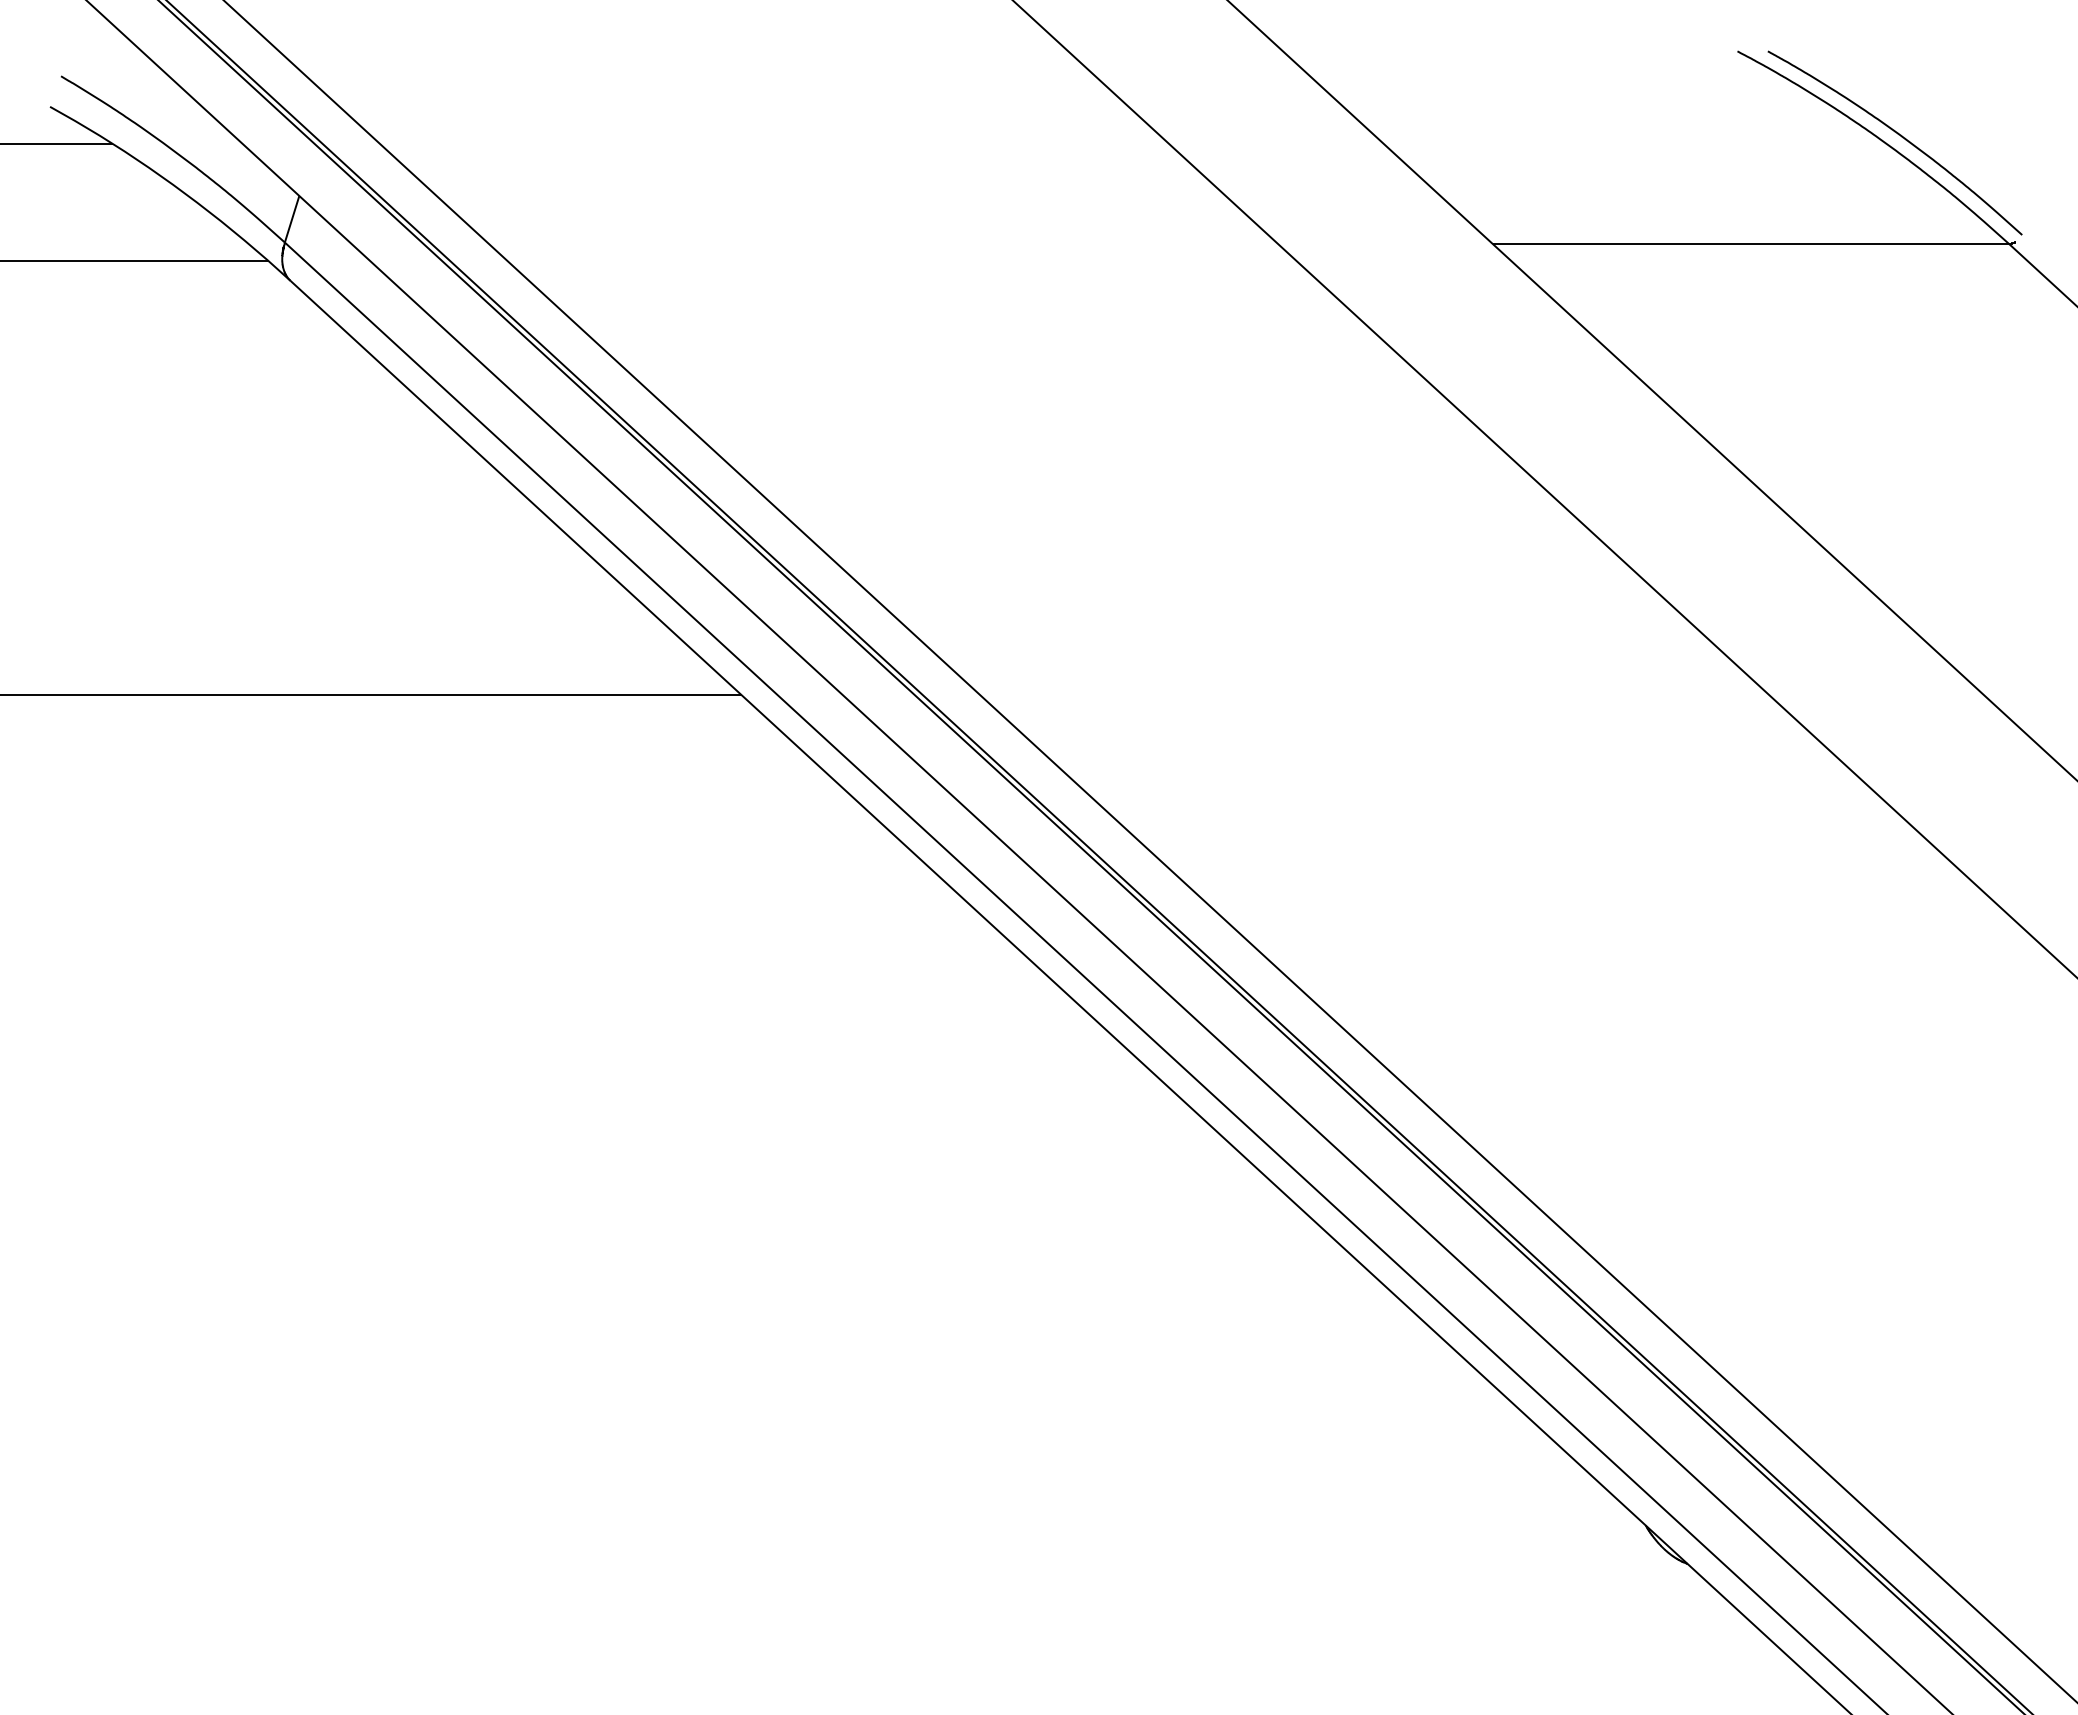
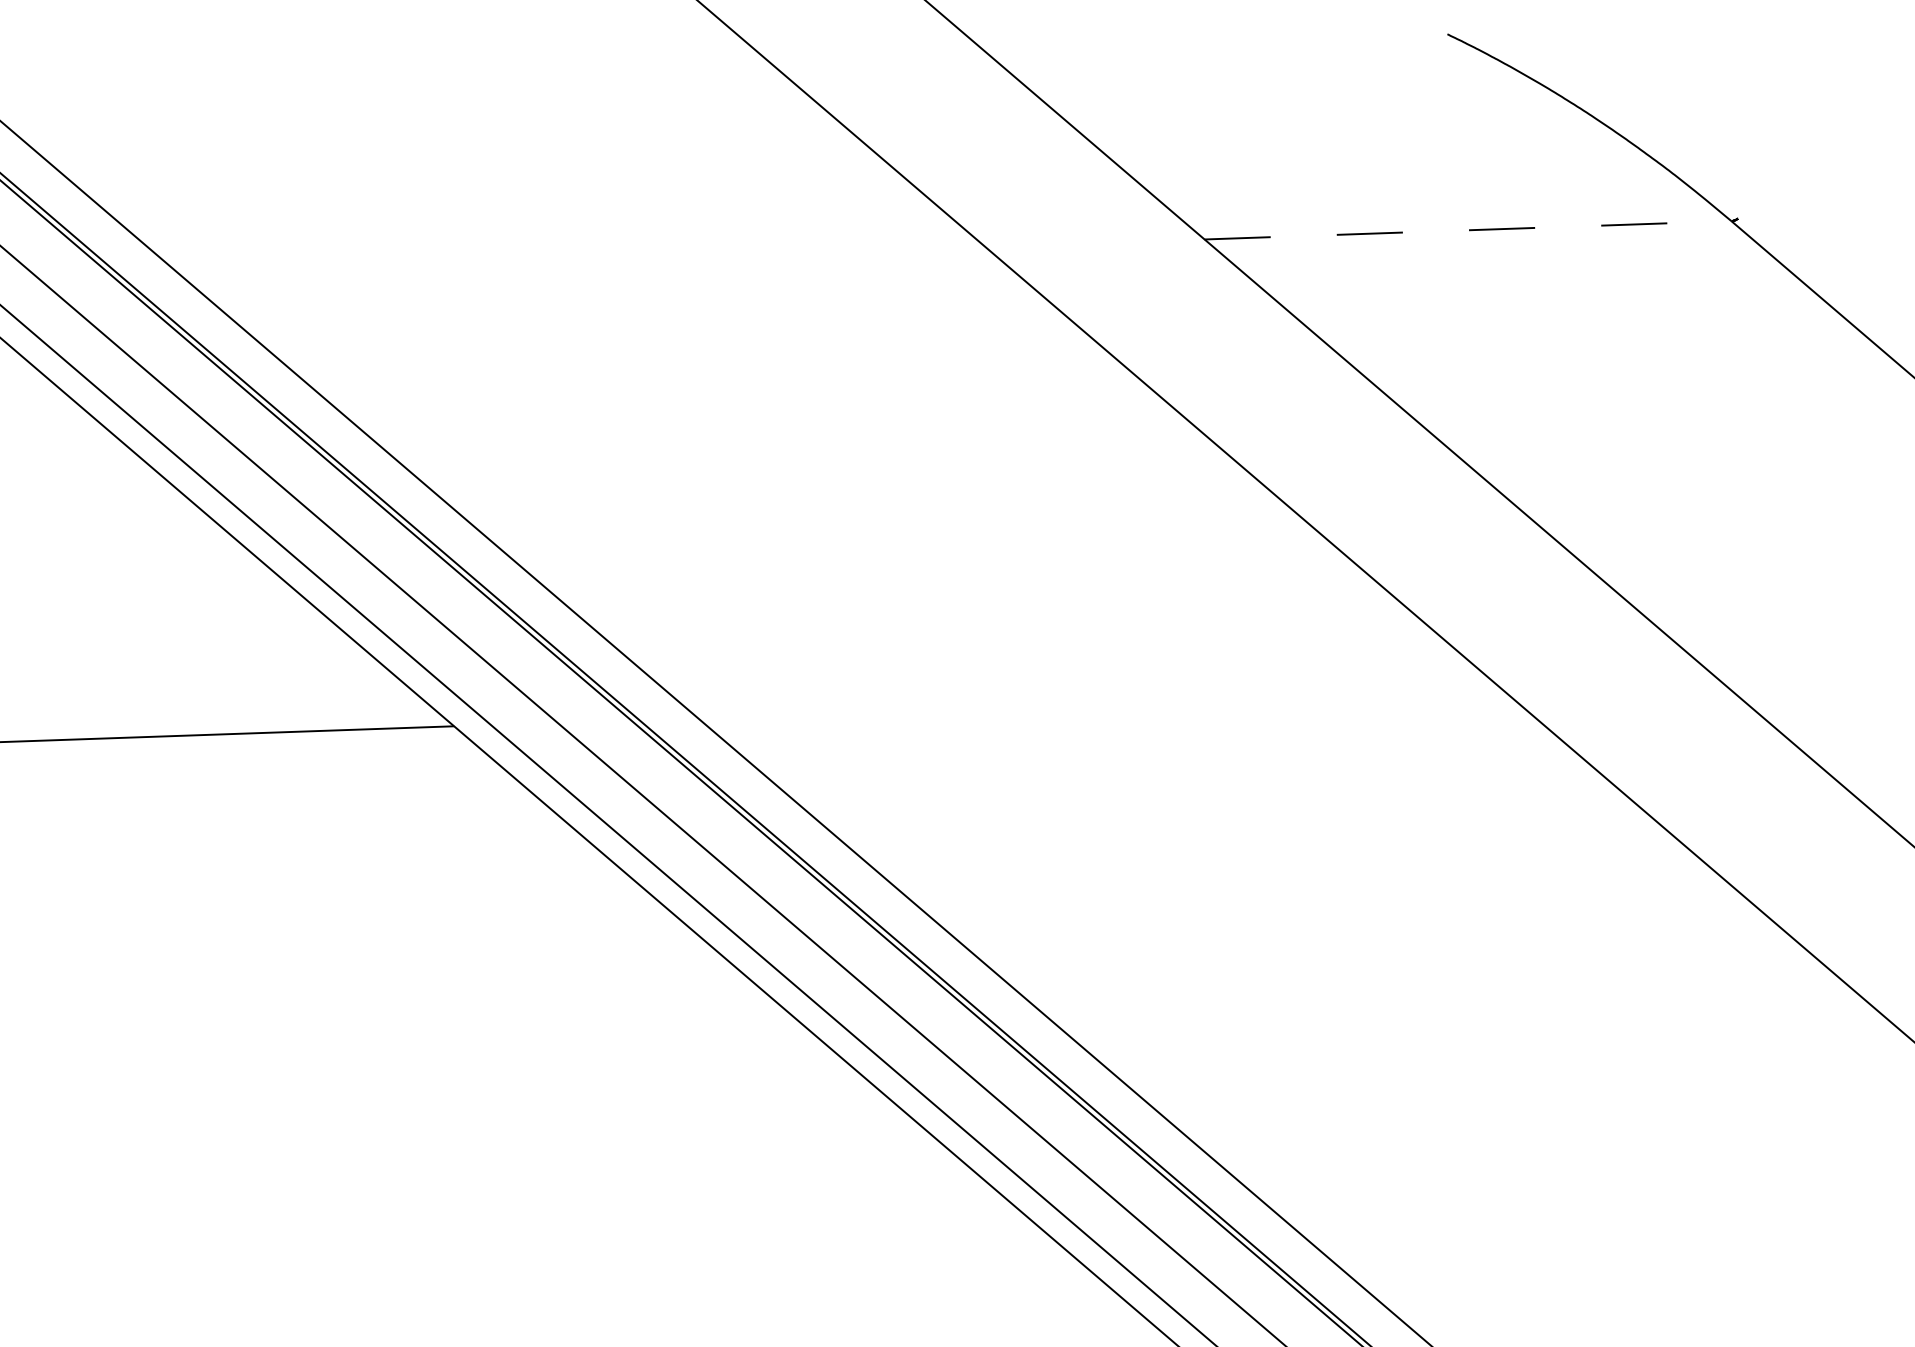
curve: (1898, 135) -> (1614, 114), removed
line: (1751, 243) -> (1468, 229), solid -> dashed

